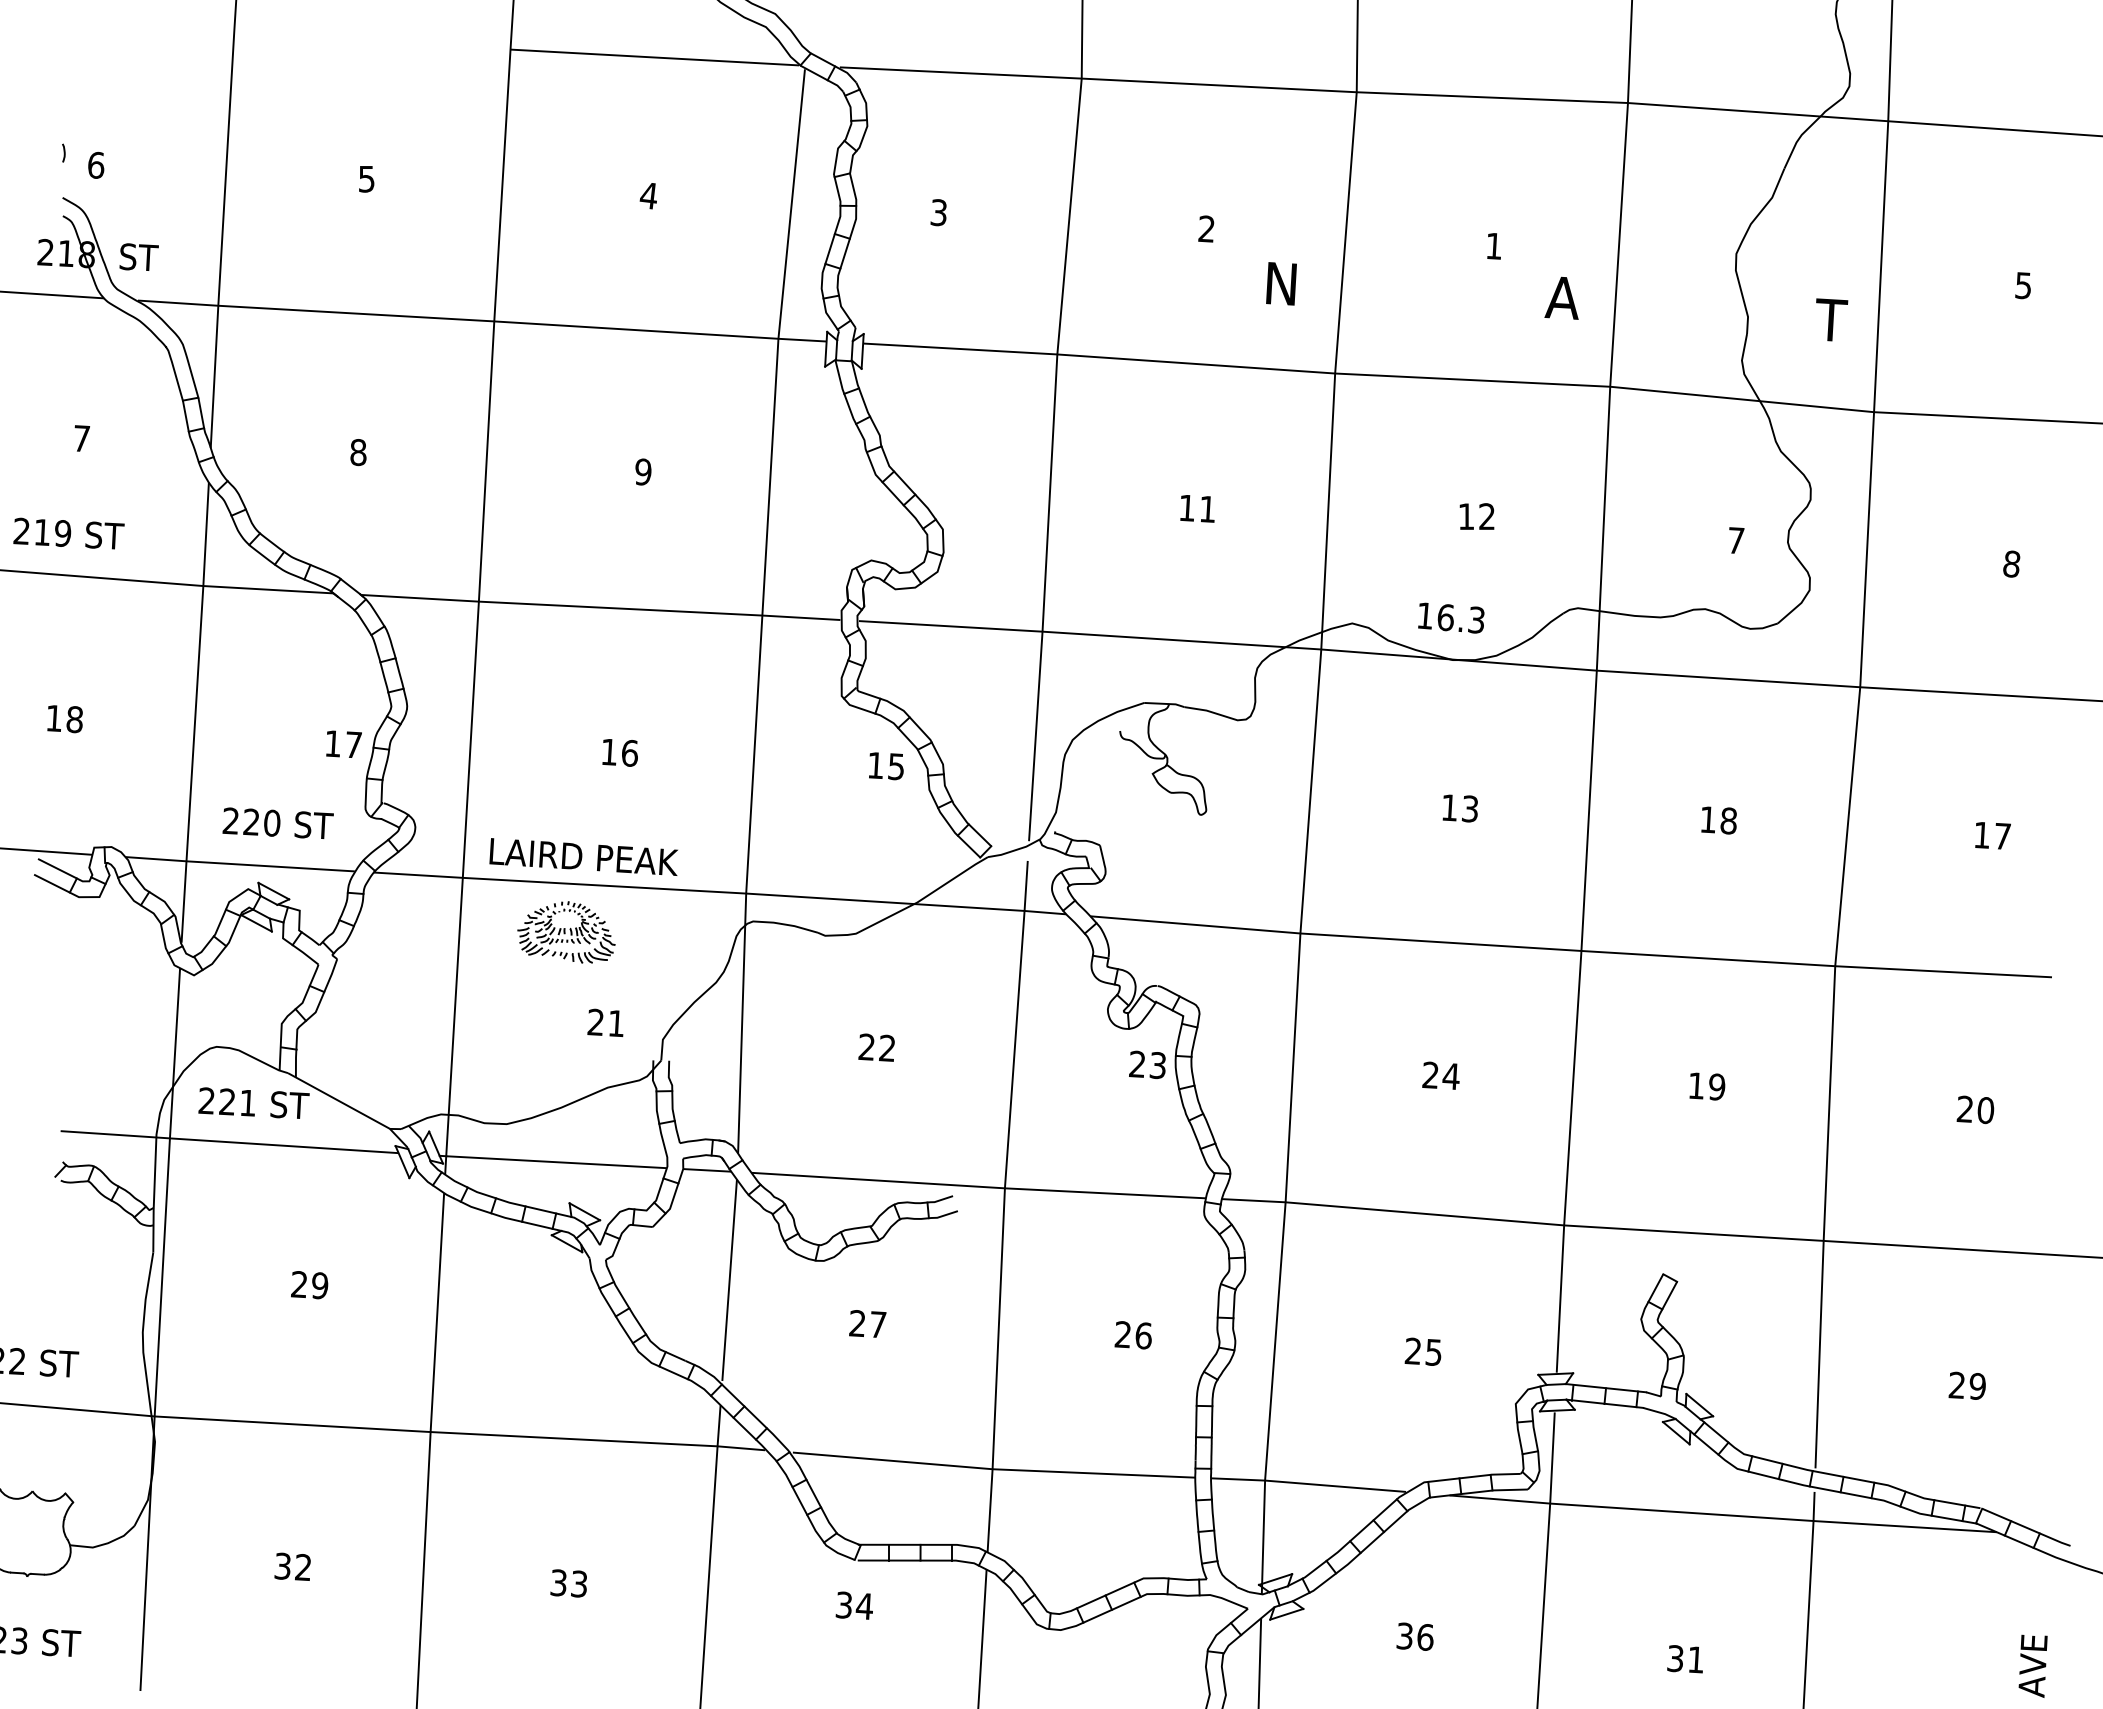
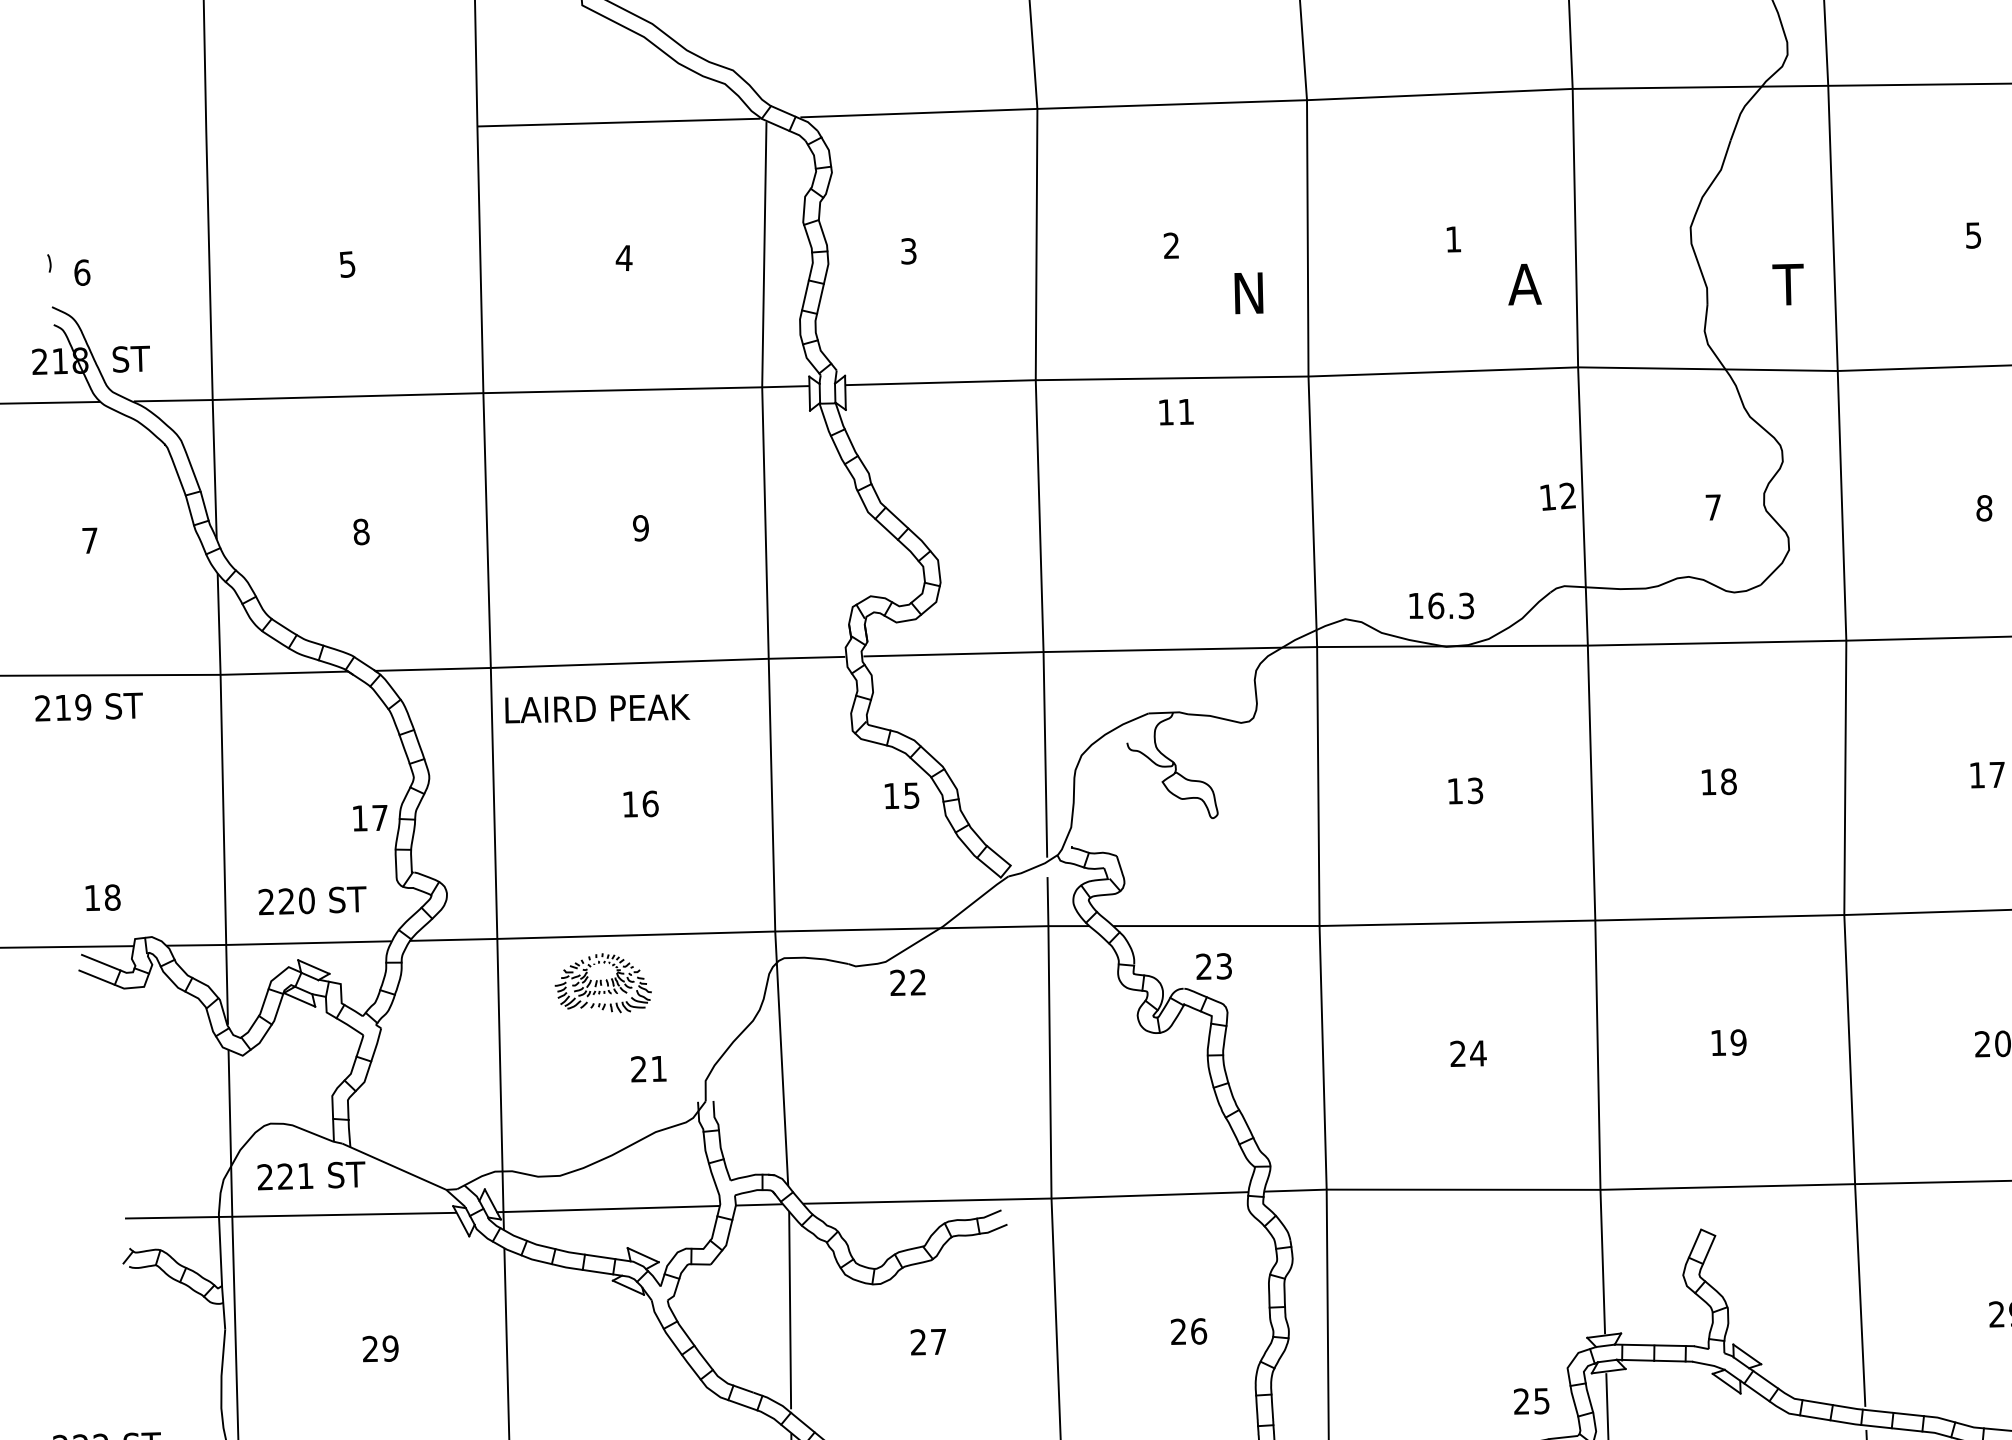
text: (1197, 508) -> (1176, 411), moved
text: (1476, 516) -> (1557, 496), moved
text: (68, 533) -> (88, 706), moved
text: (64, 719) -> (102, 898), moved
text: (583, 856) -> (596, 708), moved
text: (876, 1047) -> (907, 982), moved
text: (1147, 1064) -> (1213, 966), moved
text: (1422, 1351) -> (1530, 1401), moved

